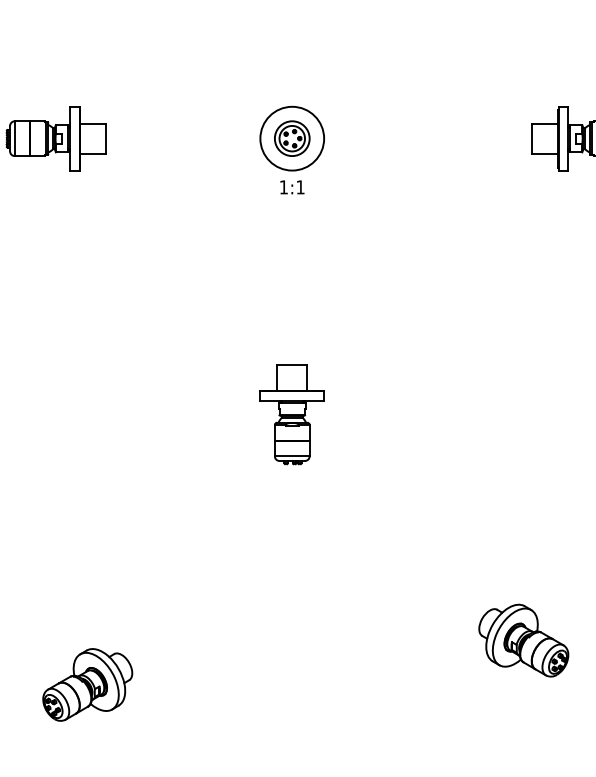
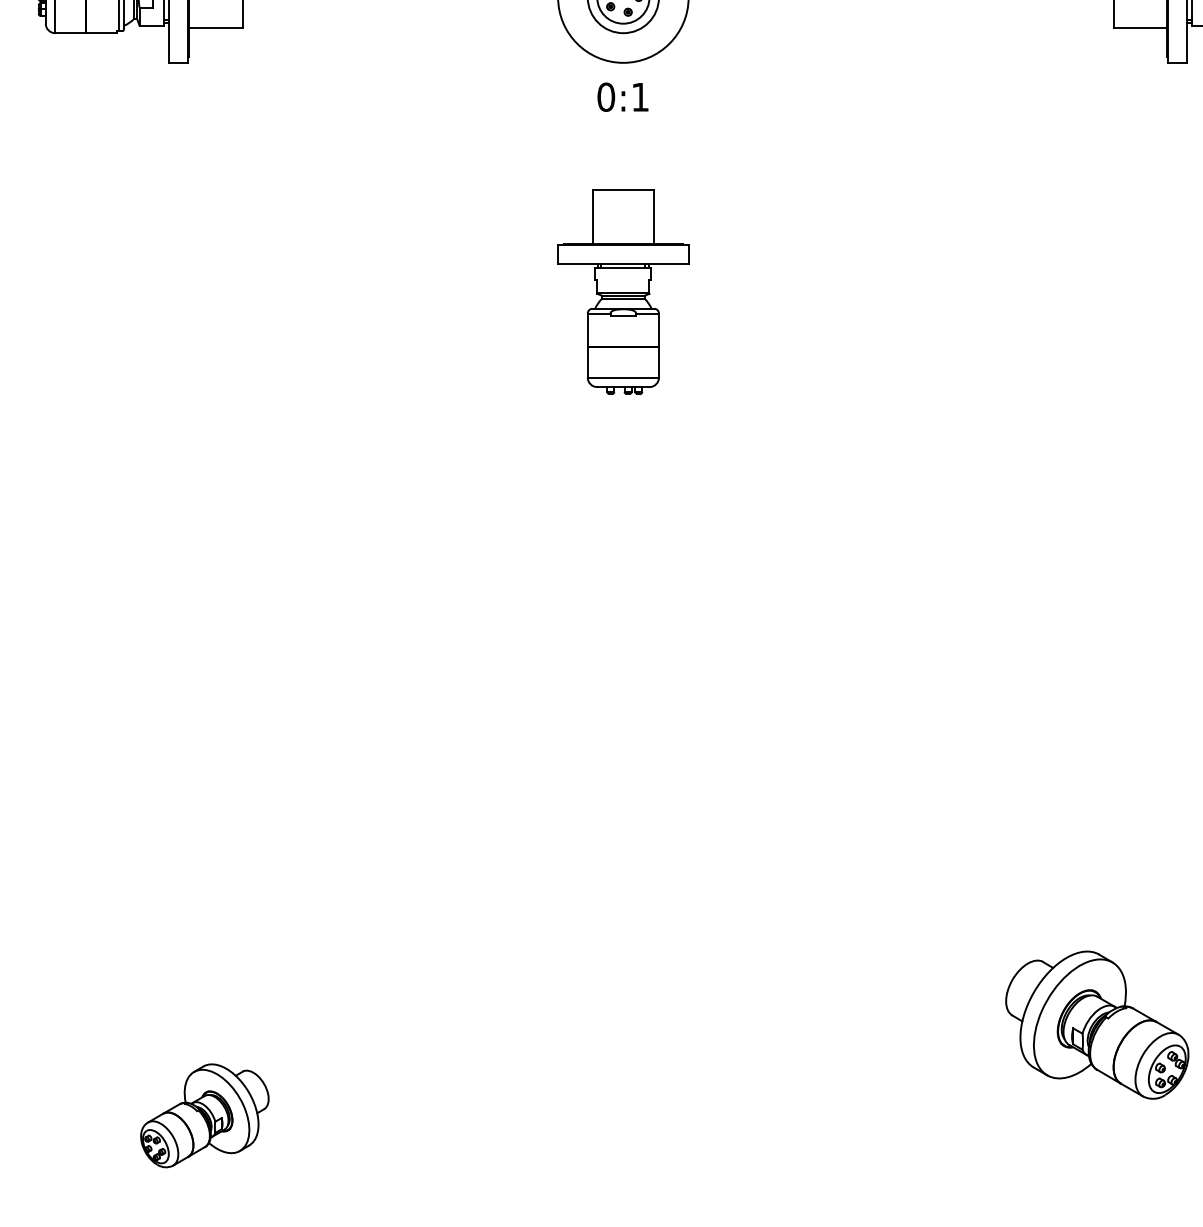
text: (283, 187) -> (605, 97), 1:1 -> 0:1
part: (291, 414) -> (621, 291), moved
part: (87, 684) -> (204, 1114), size x0.7

